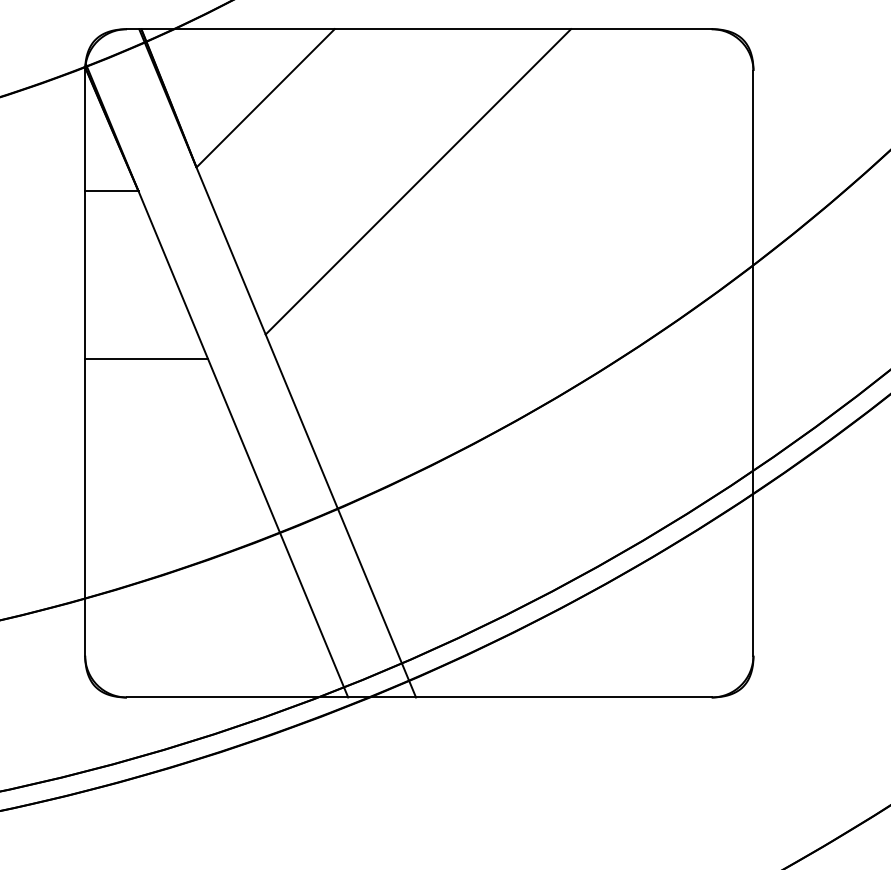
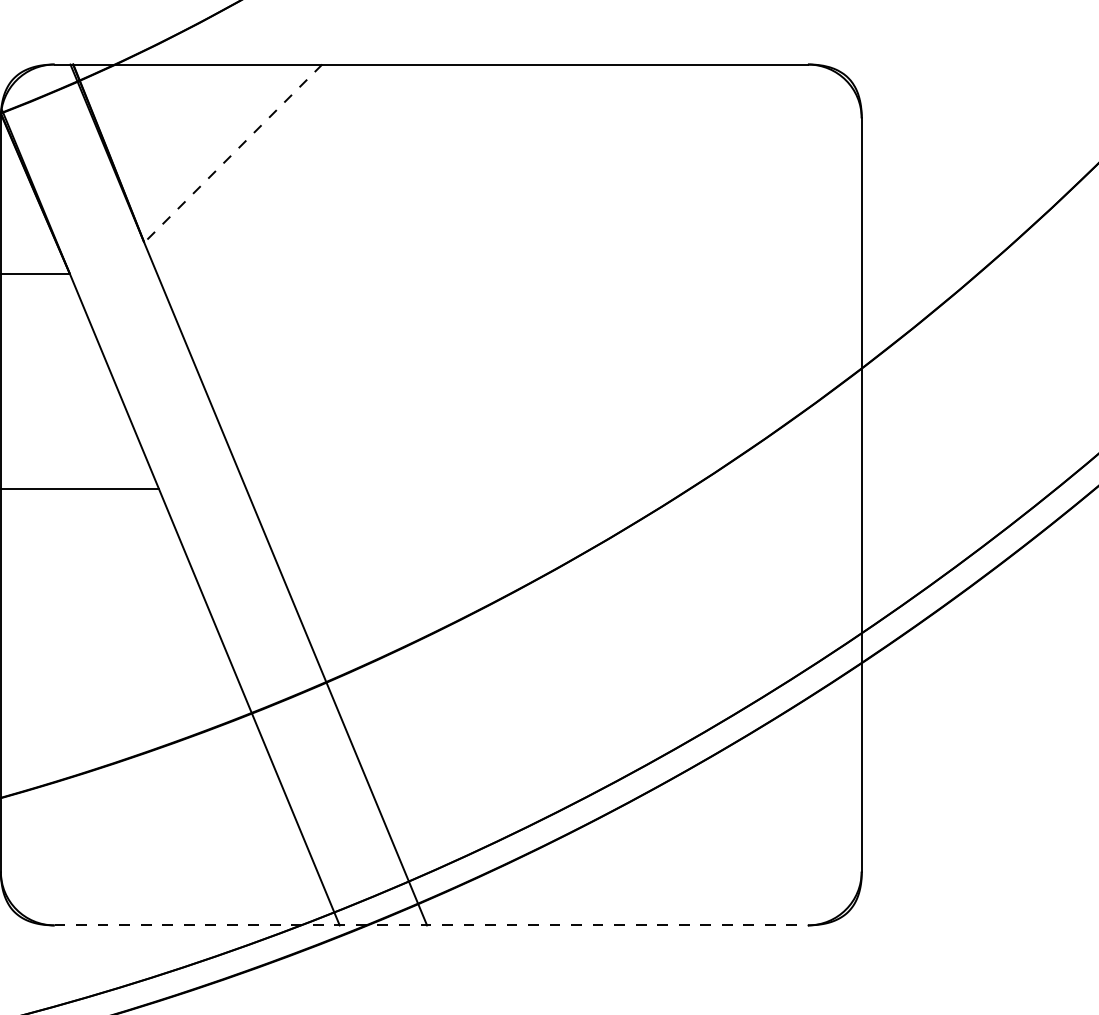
line: (265, 98) -> (233, 153), solid -> dashed
line: (418, 181) -> (430, 260), removed
line: (419, 697) -> (431, 925), solid -> dashed

